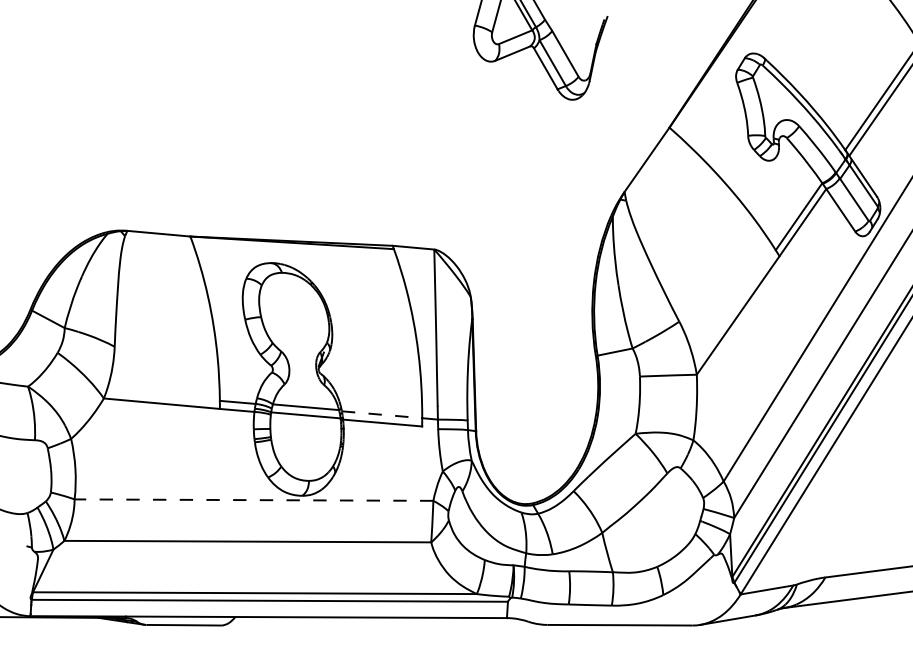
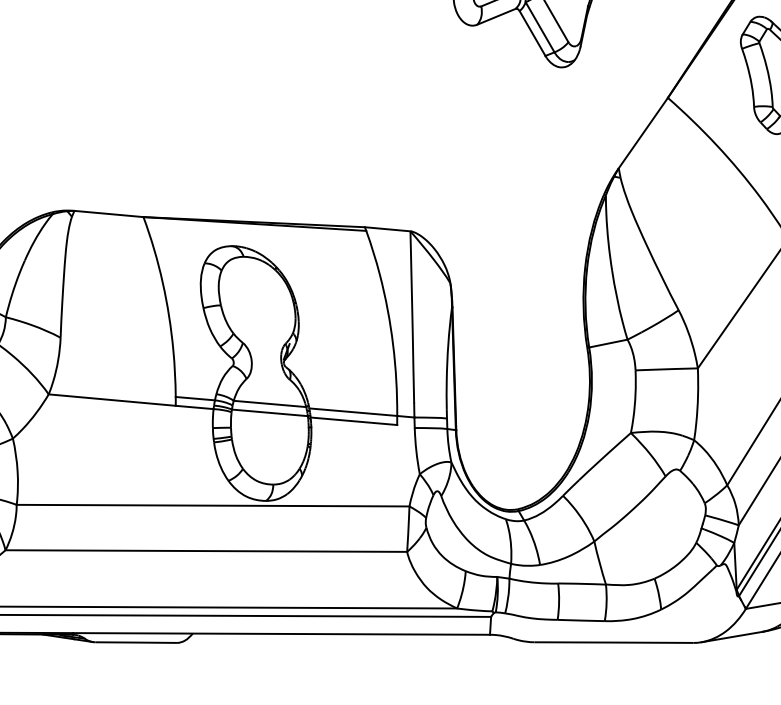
line: (382, 414) -> (353, 411), dashed -> solid
line: (253, 500) -> (212, 506), dashed -> solid

